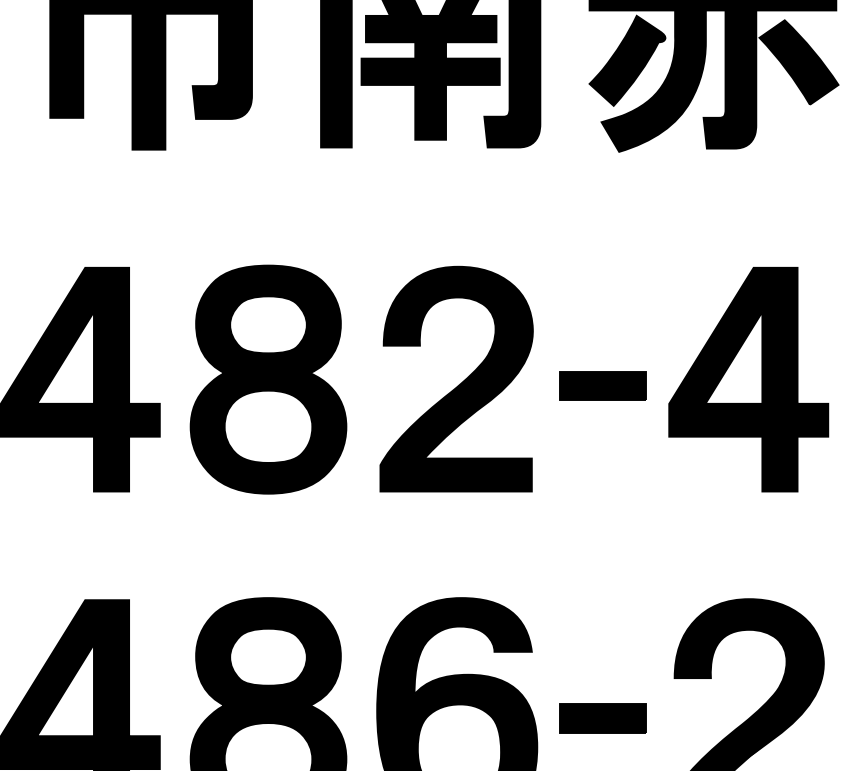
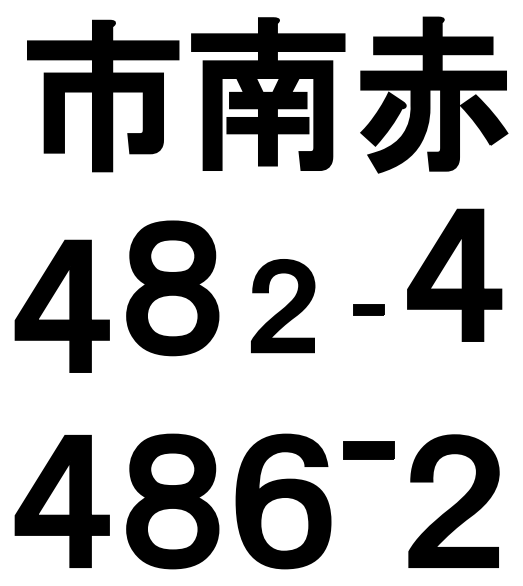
part: (455, 378) -> (282, 305), size x0.7
part: (748, 378) -> (454, 274), moved
part: (268, 379) -> (172, 288), moved
part: (601, 386) -> (368, 310), size x0.6
part: (601, 718) -> (368, 450), moved

